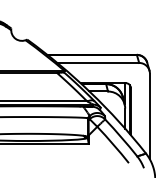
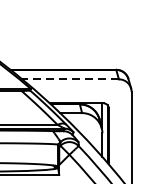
line: (98, 62) -> (70, 78), solid -> dashed

